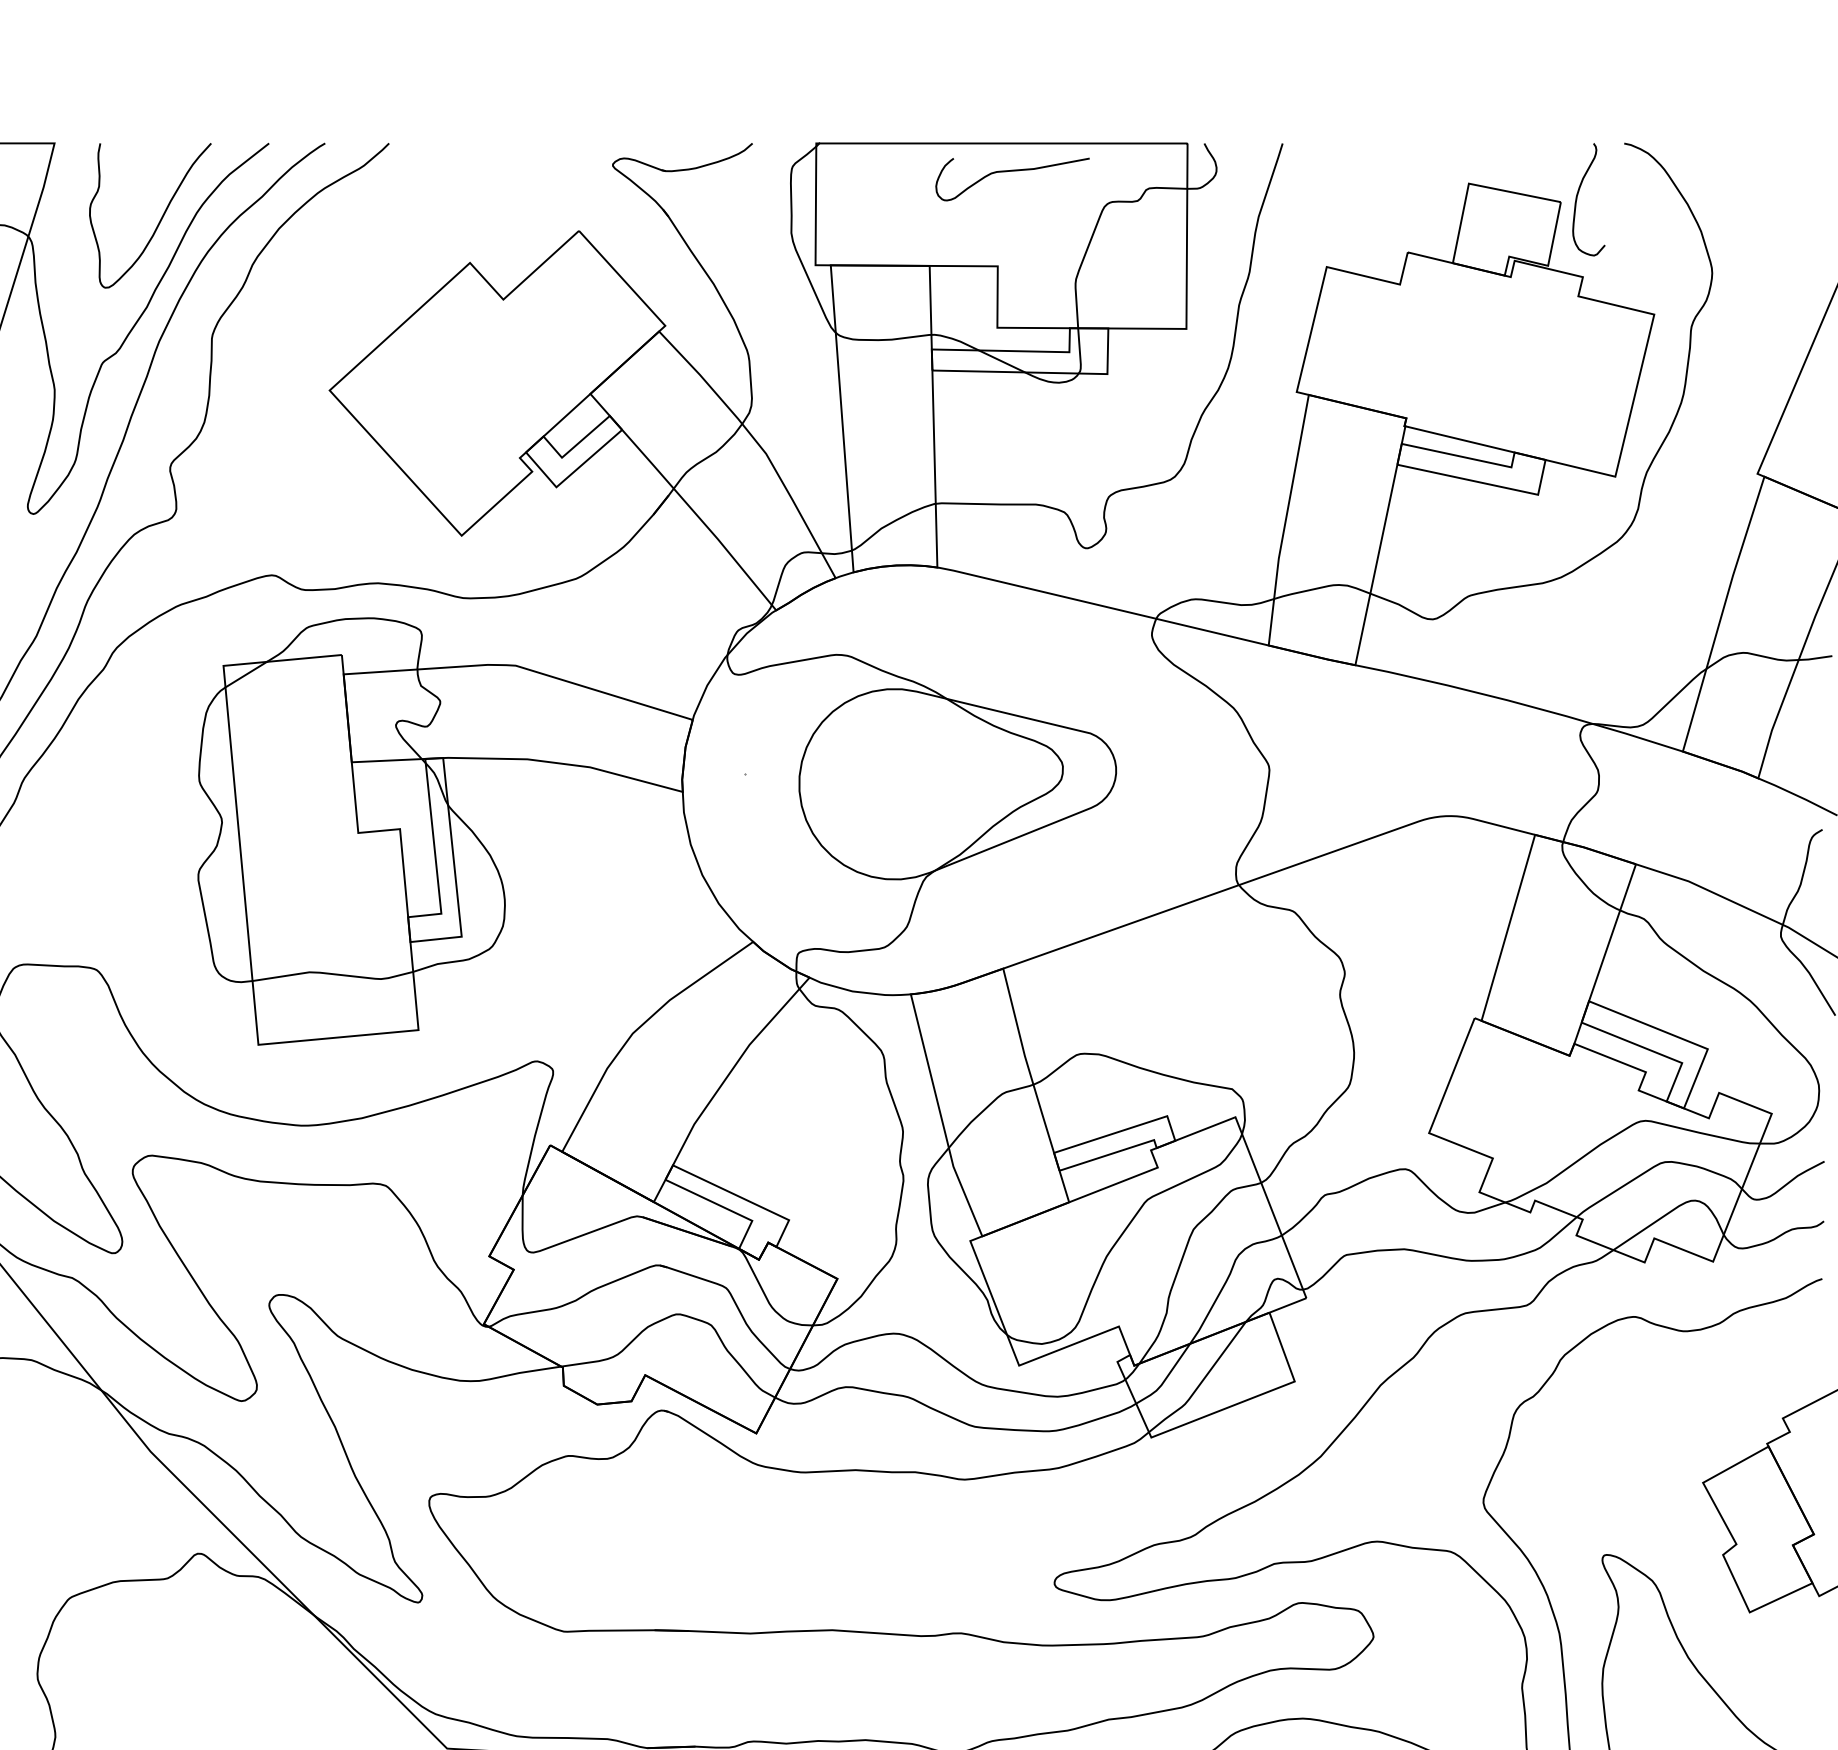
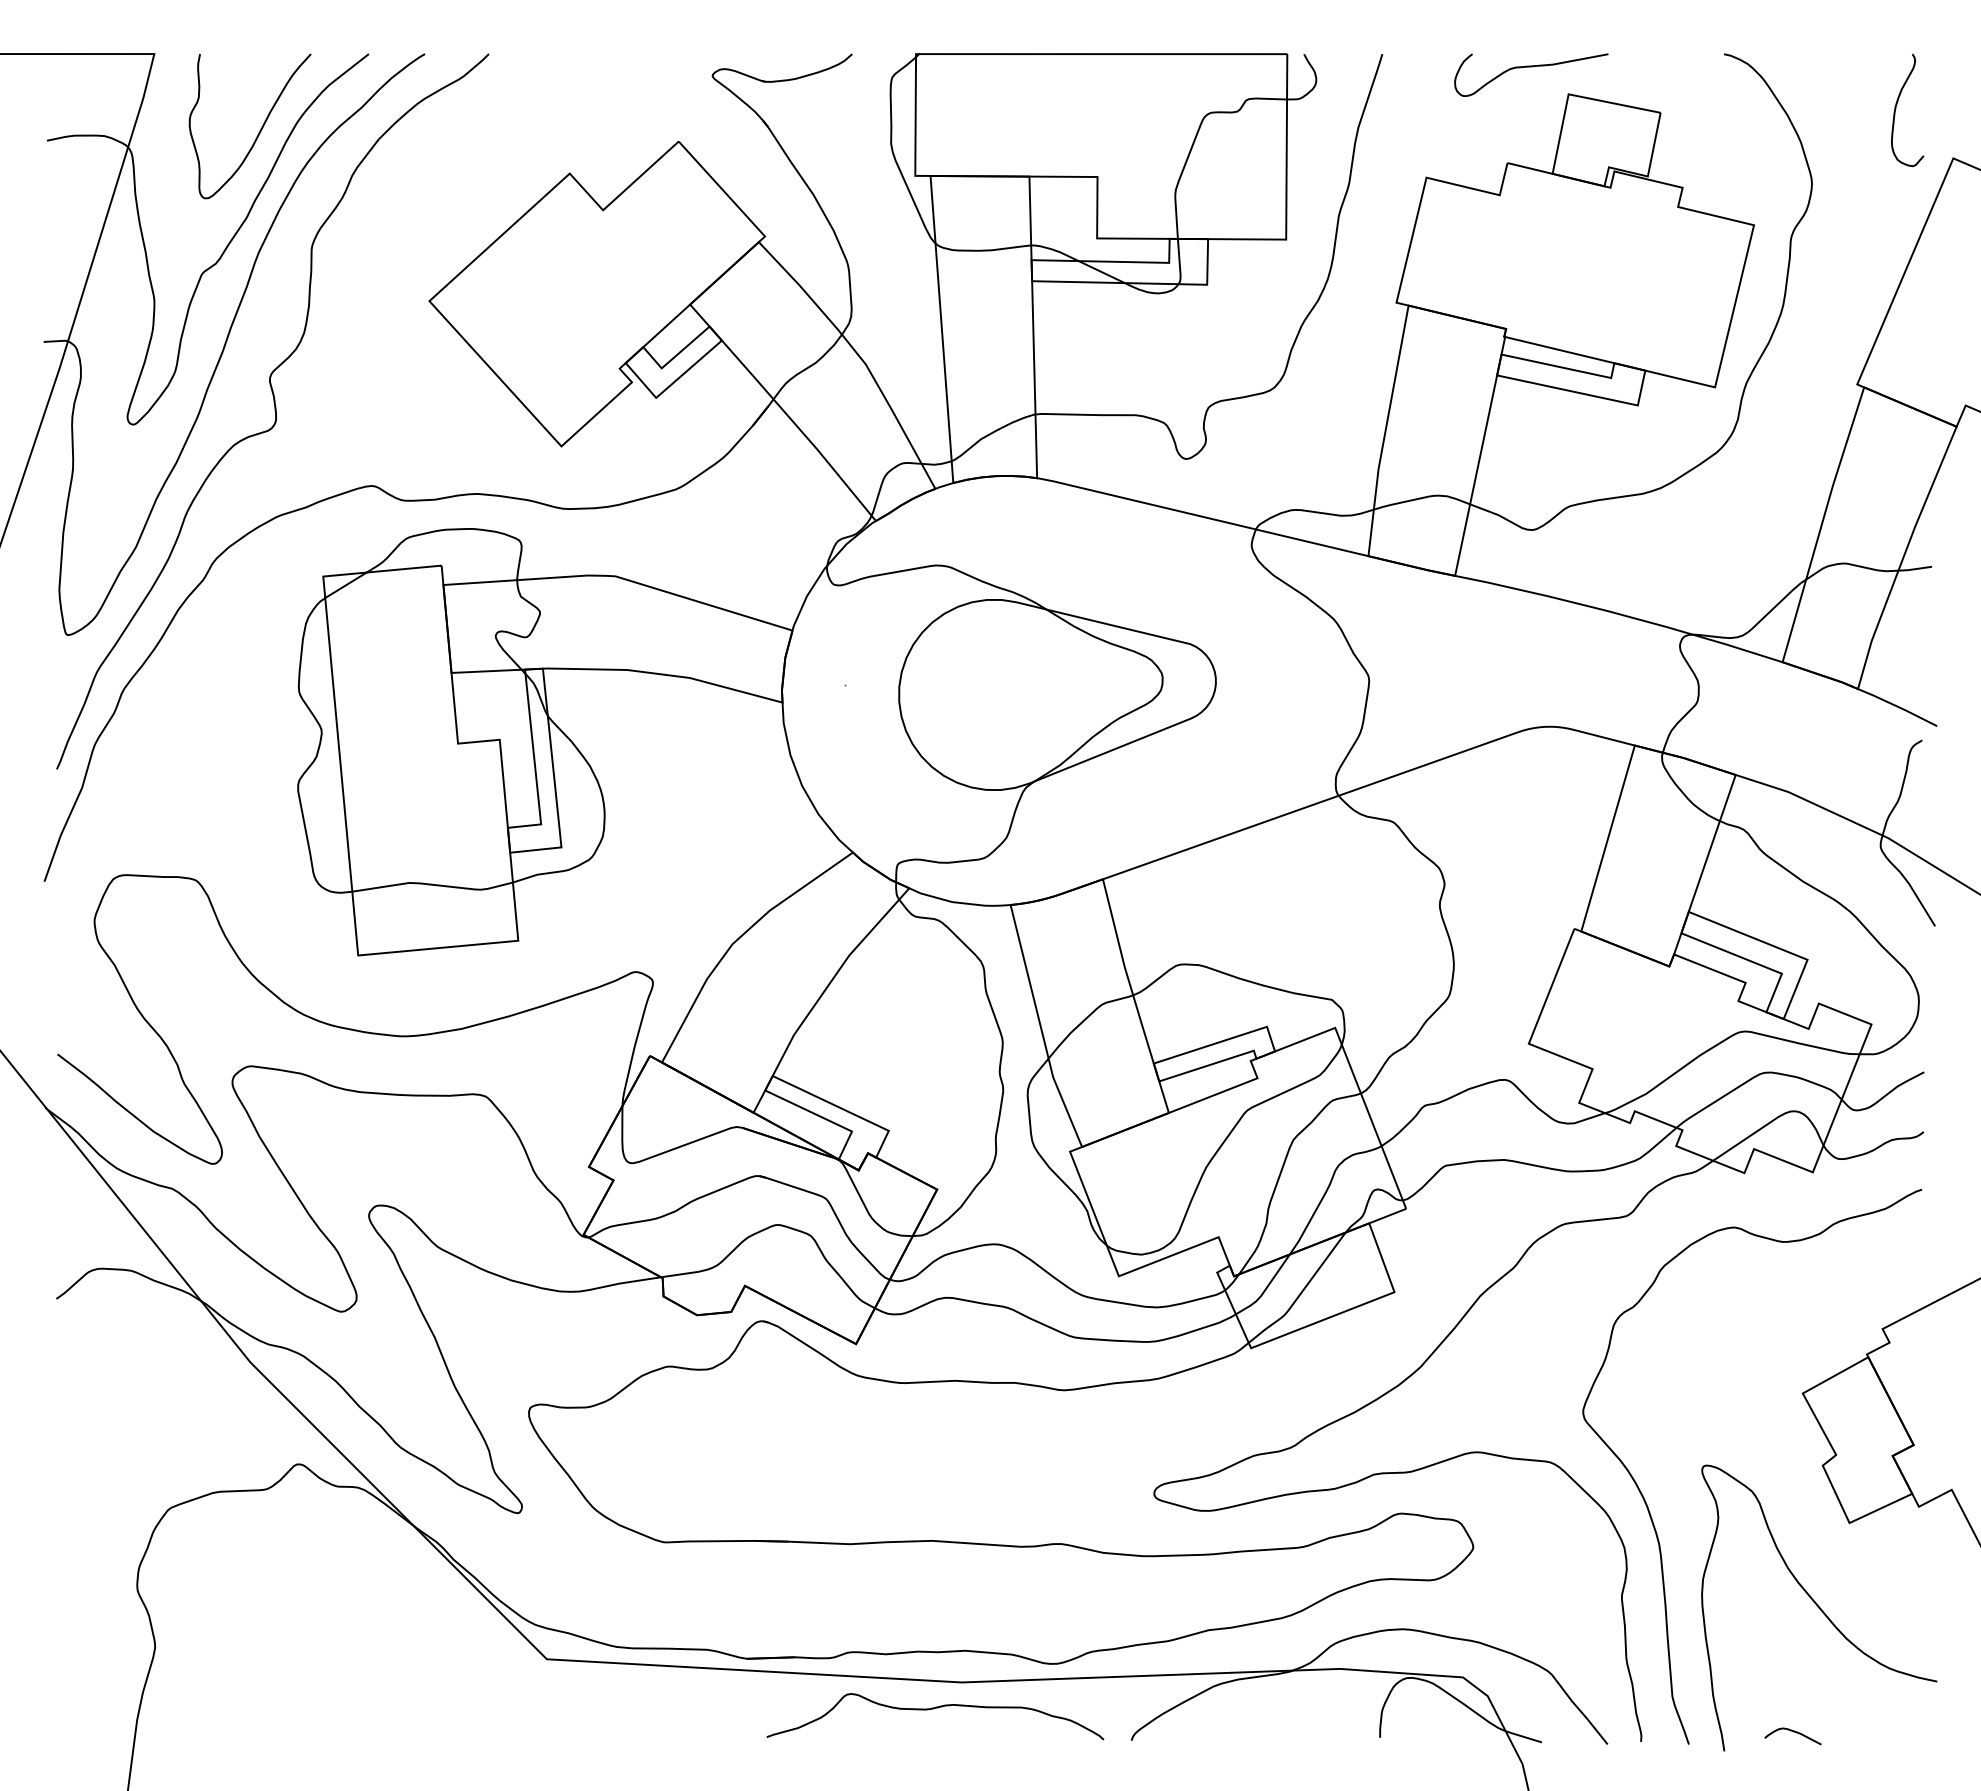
curve: (1012, 171) -> (1531, 67), moved
curve: (1577, 198) -> (1896, 109), moved

